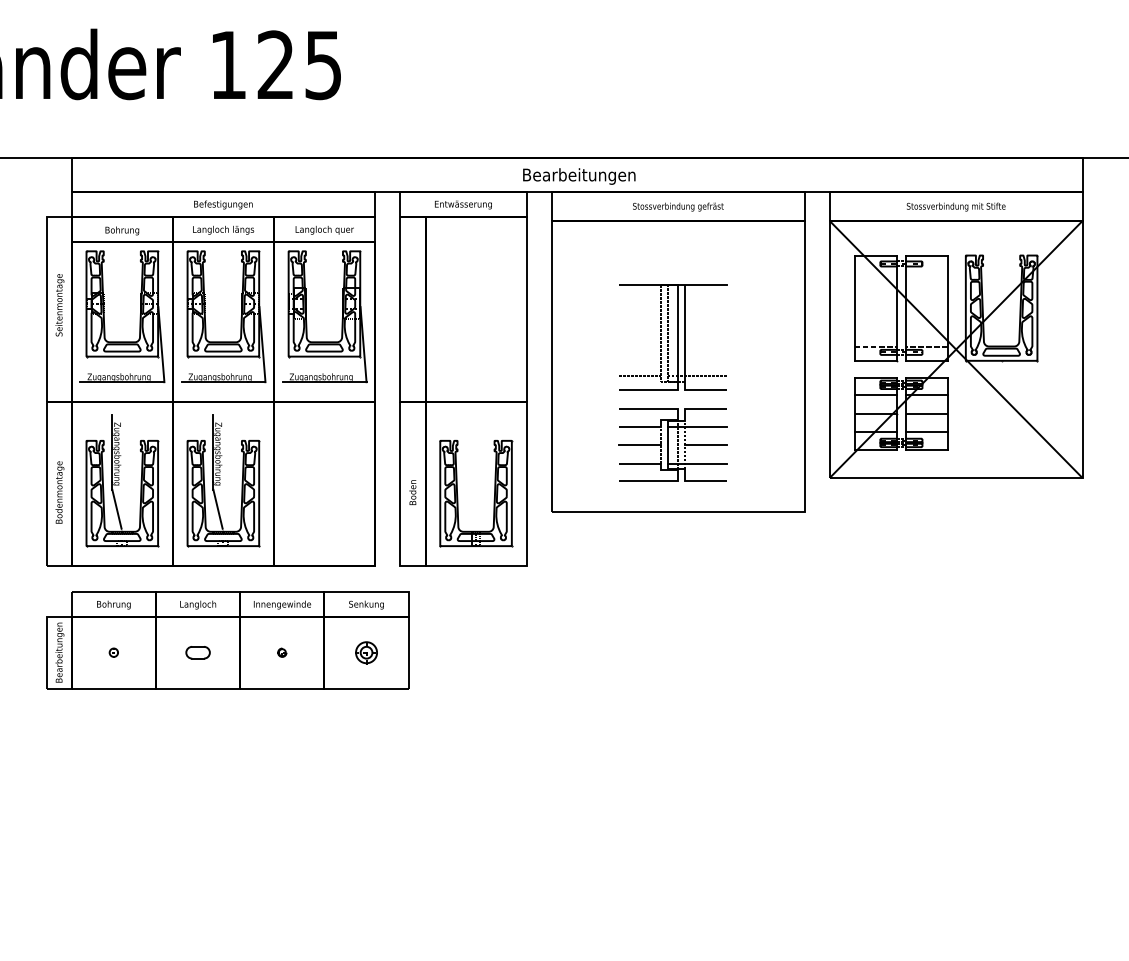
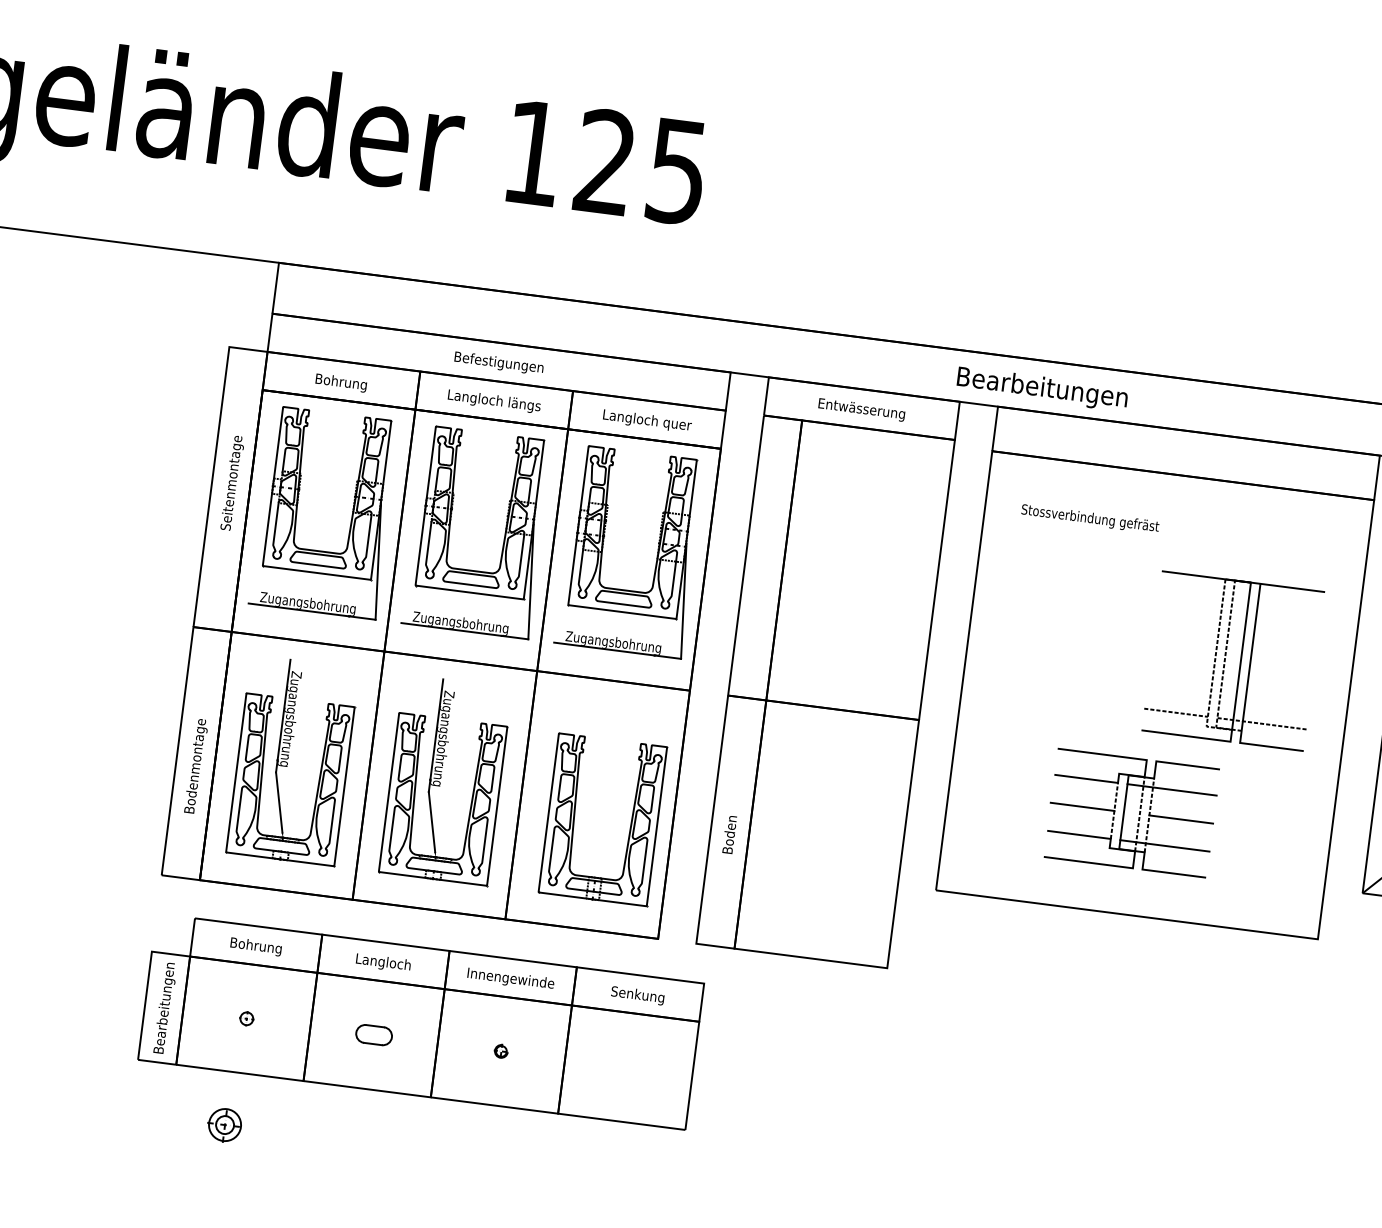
text: (678, 206) -> (1090, 518), moved
part: (673, 337) -> (1233, 661), moved
part: (494, 493) -> (630, 823), moved
part: (366, 652) -> (225, 1124), moved

